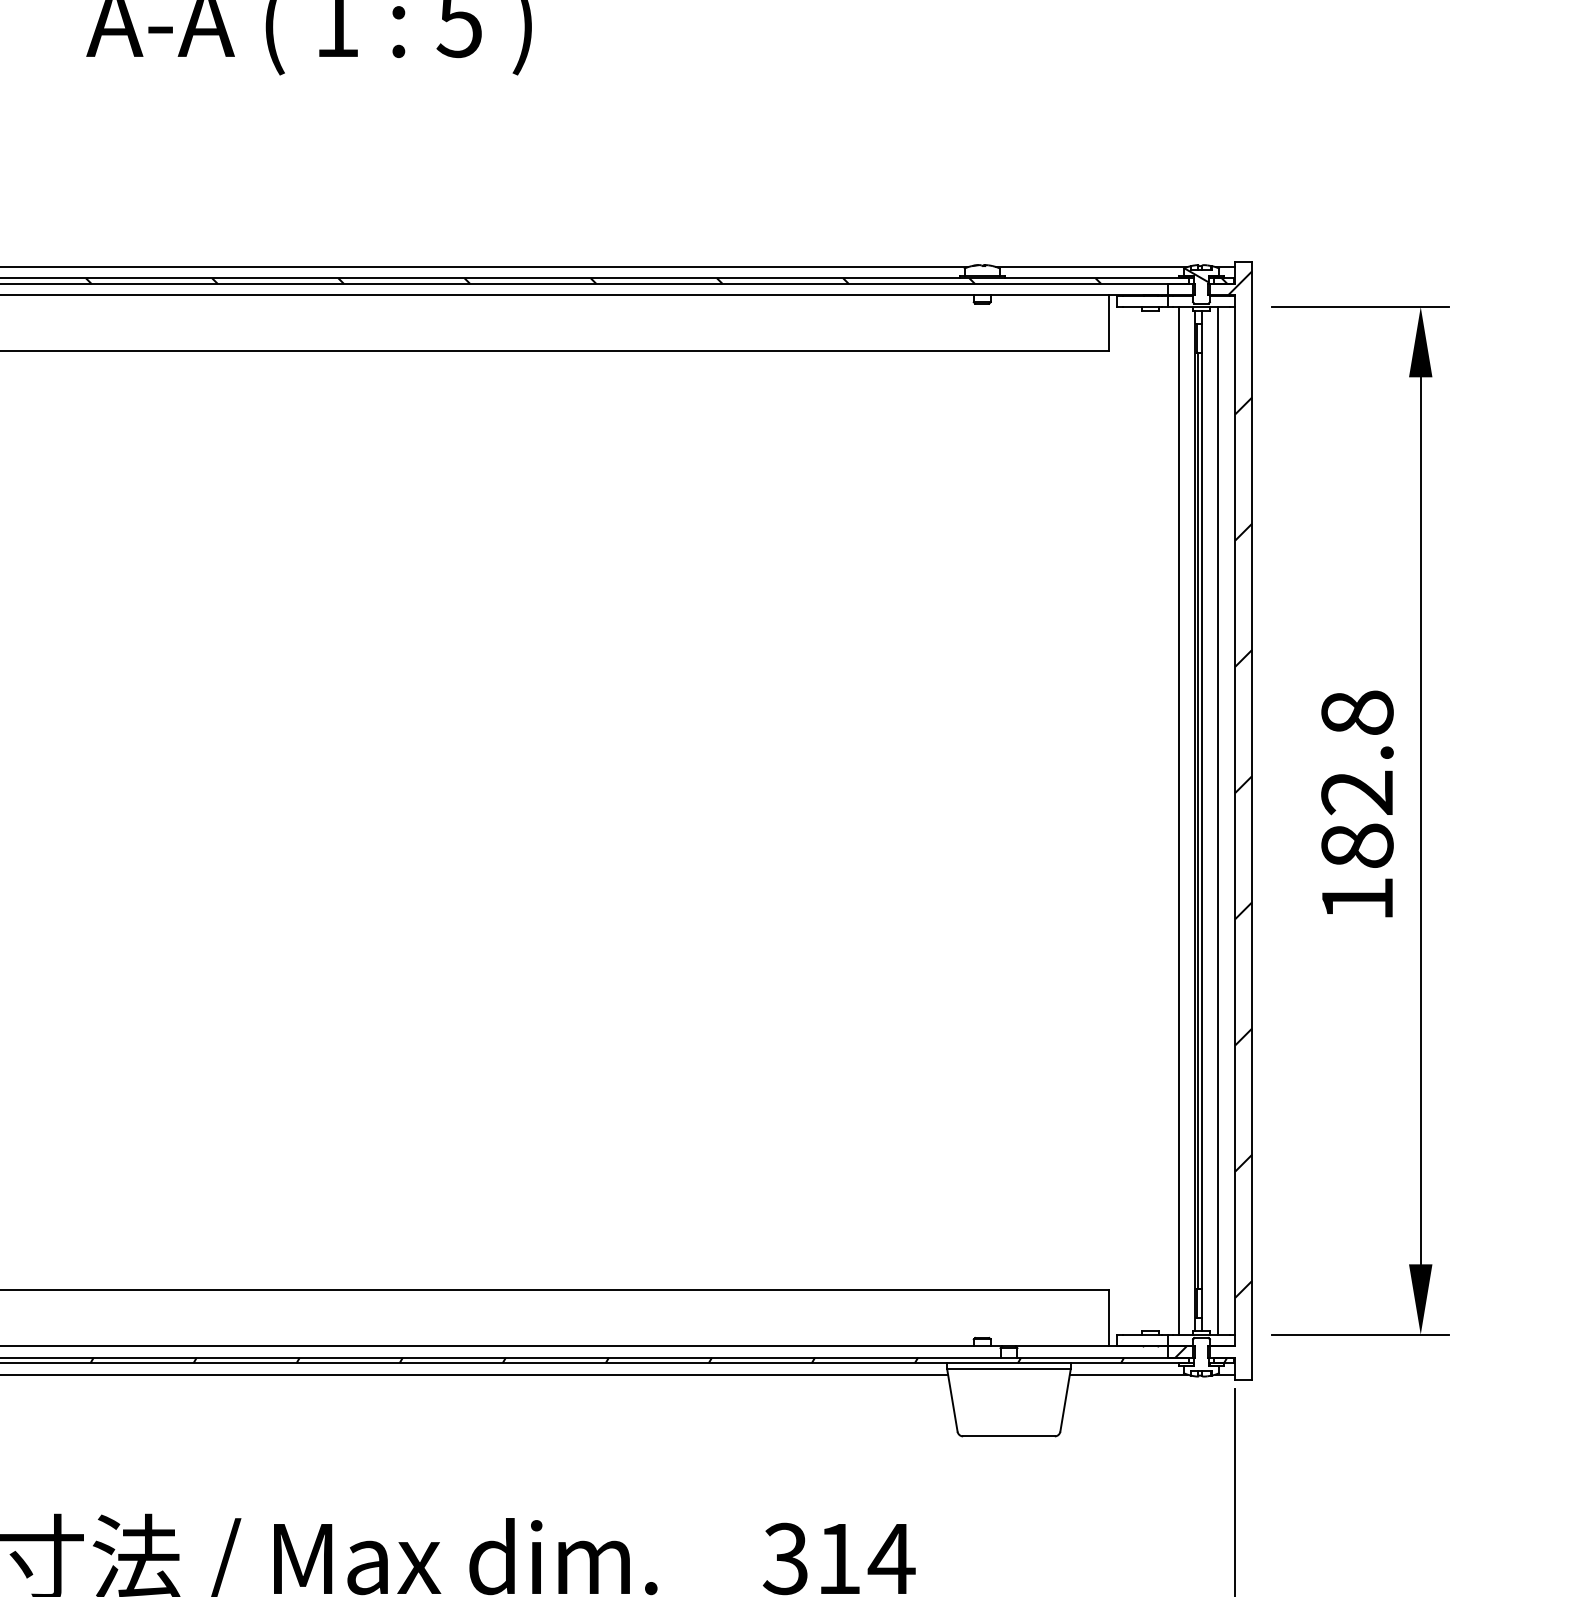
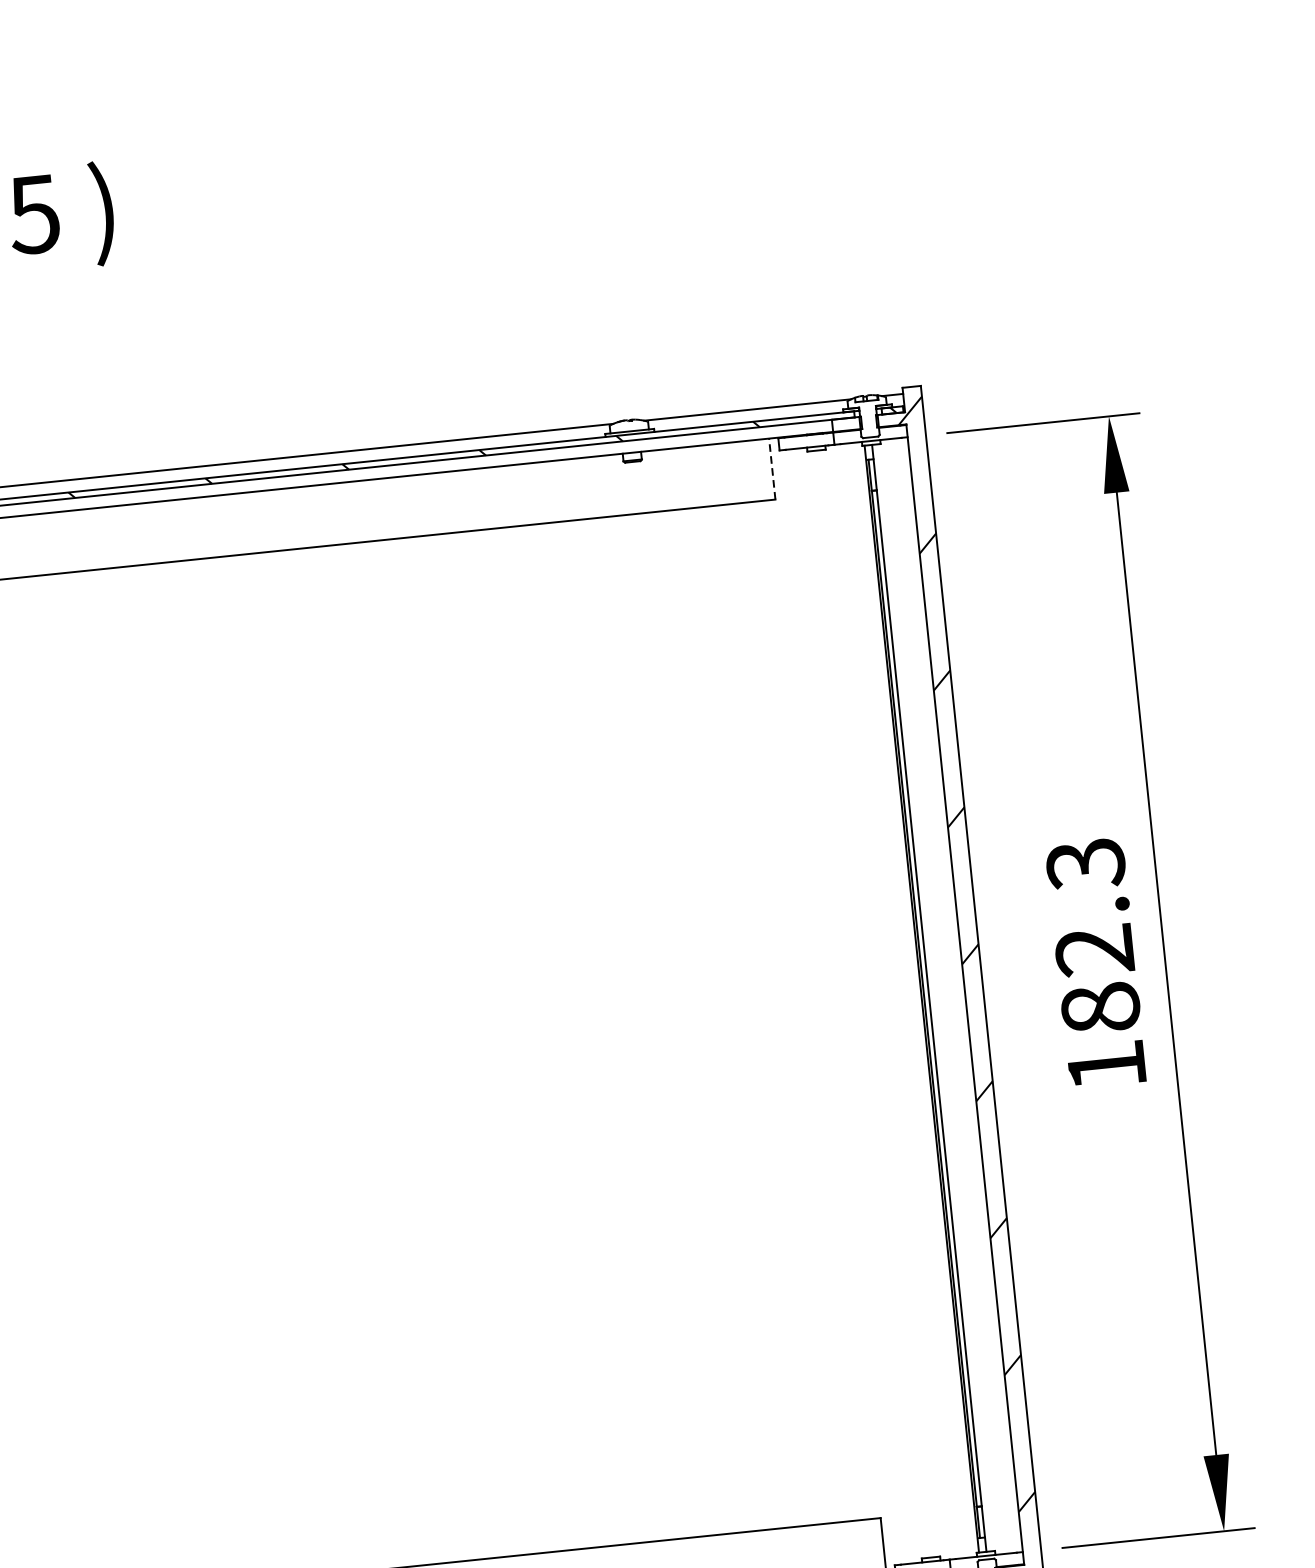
hatch: (1196, 275) -> (862, 407), removed
line: (1108, 322) -> (771, 468), solid -> dashed
text: (1357, 713) -> (1085, 864), 182.8 -> 182.3
line: (1179, 820) -> (904, 1000), removed
line: (1218, 820) -> (947, 996), removed

